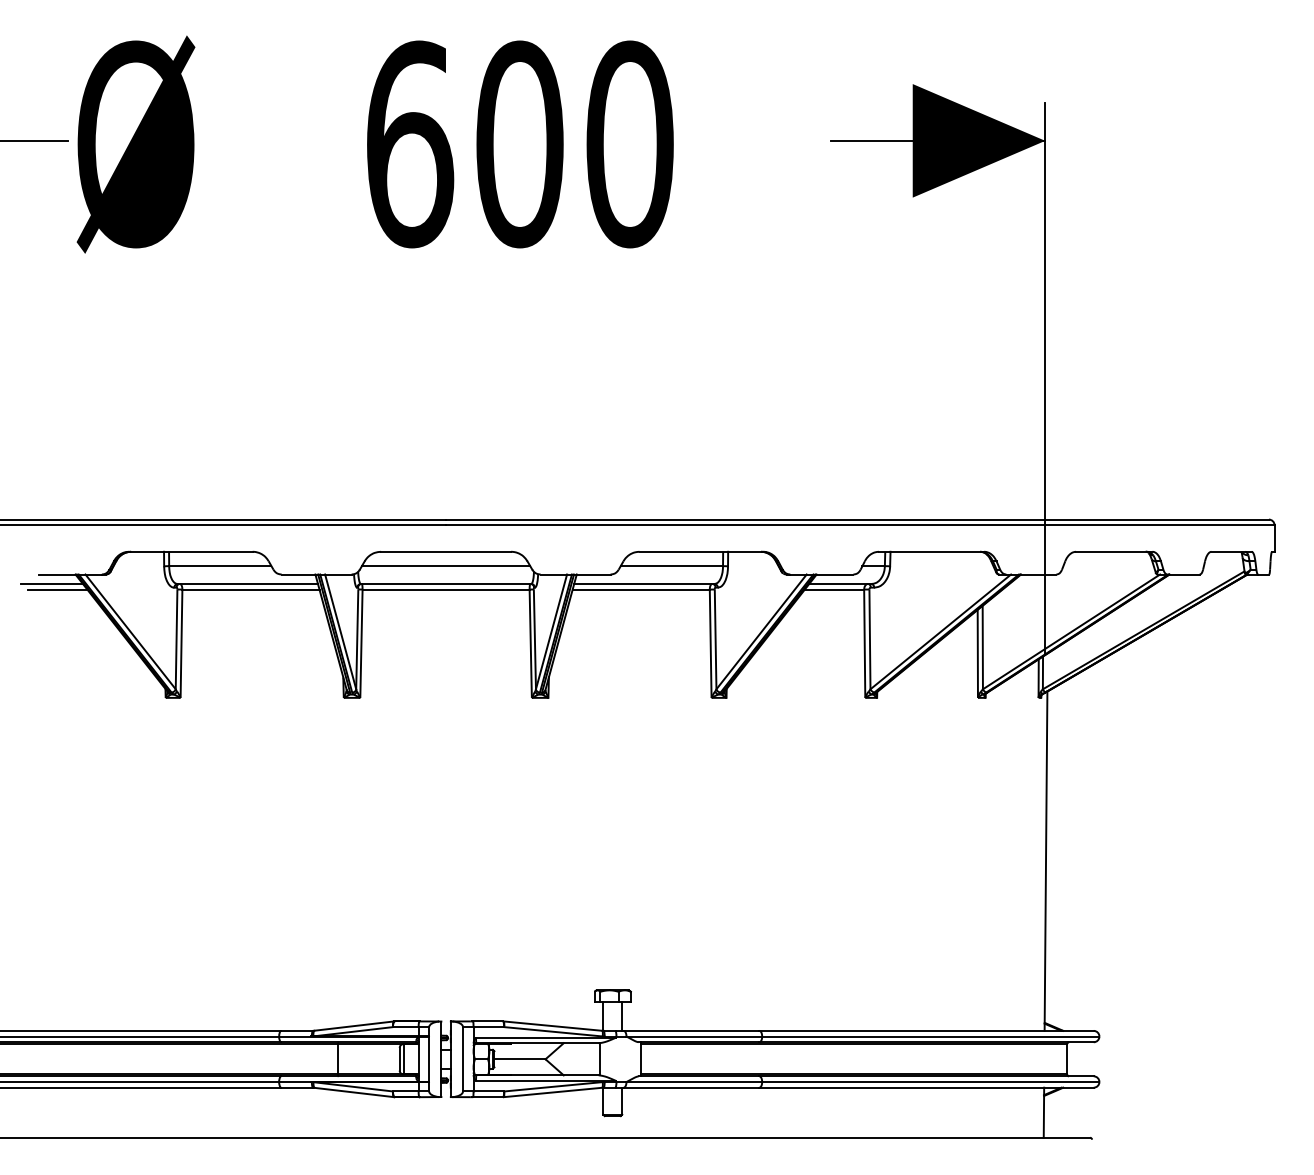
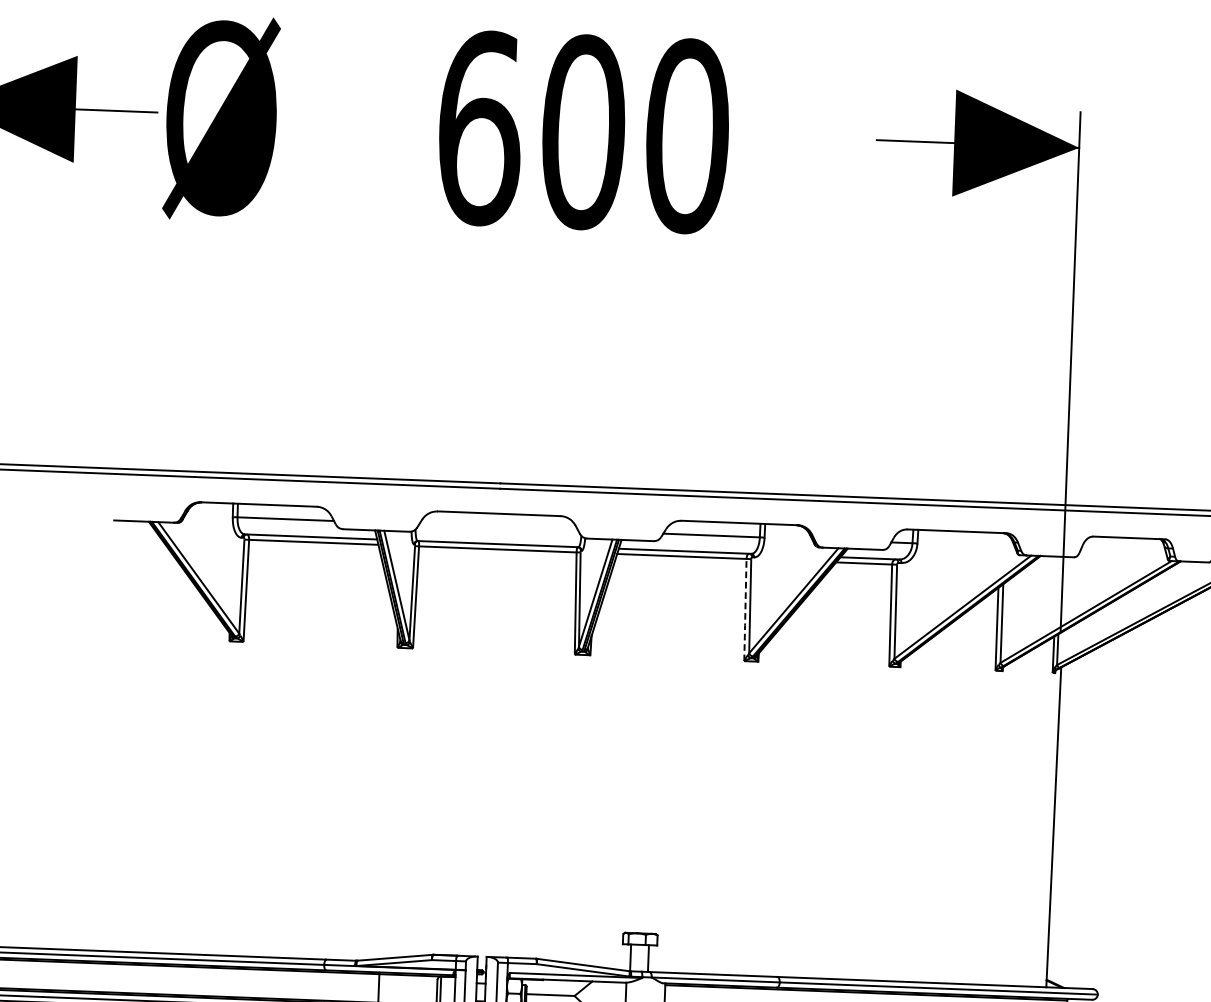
line: (445, 566) -> (498, 527), removed
line: (51, 583) -> (125, 529), removed
line: (57, 589) -> (131, 535), removed
line: (710, 645) -> (745, 611), solid -> dashed

